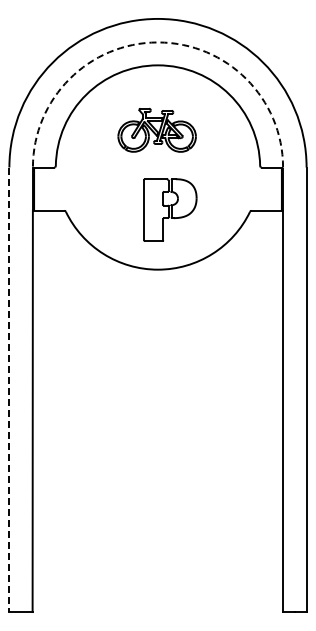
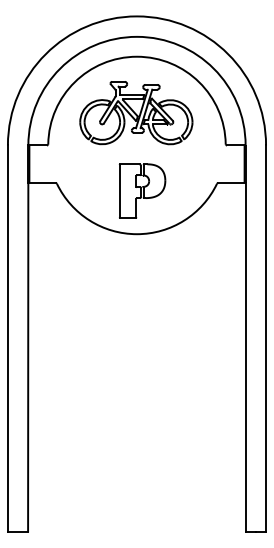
arc: (158, 42) -> (137, 36), dashed -> solid
part: (156, 130) -> (135, 113), size x1.67
part: (170, 209) -> (142, 190), moved
line: (9, 390) -> (8, 339), dashed -> solid

